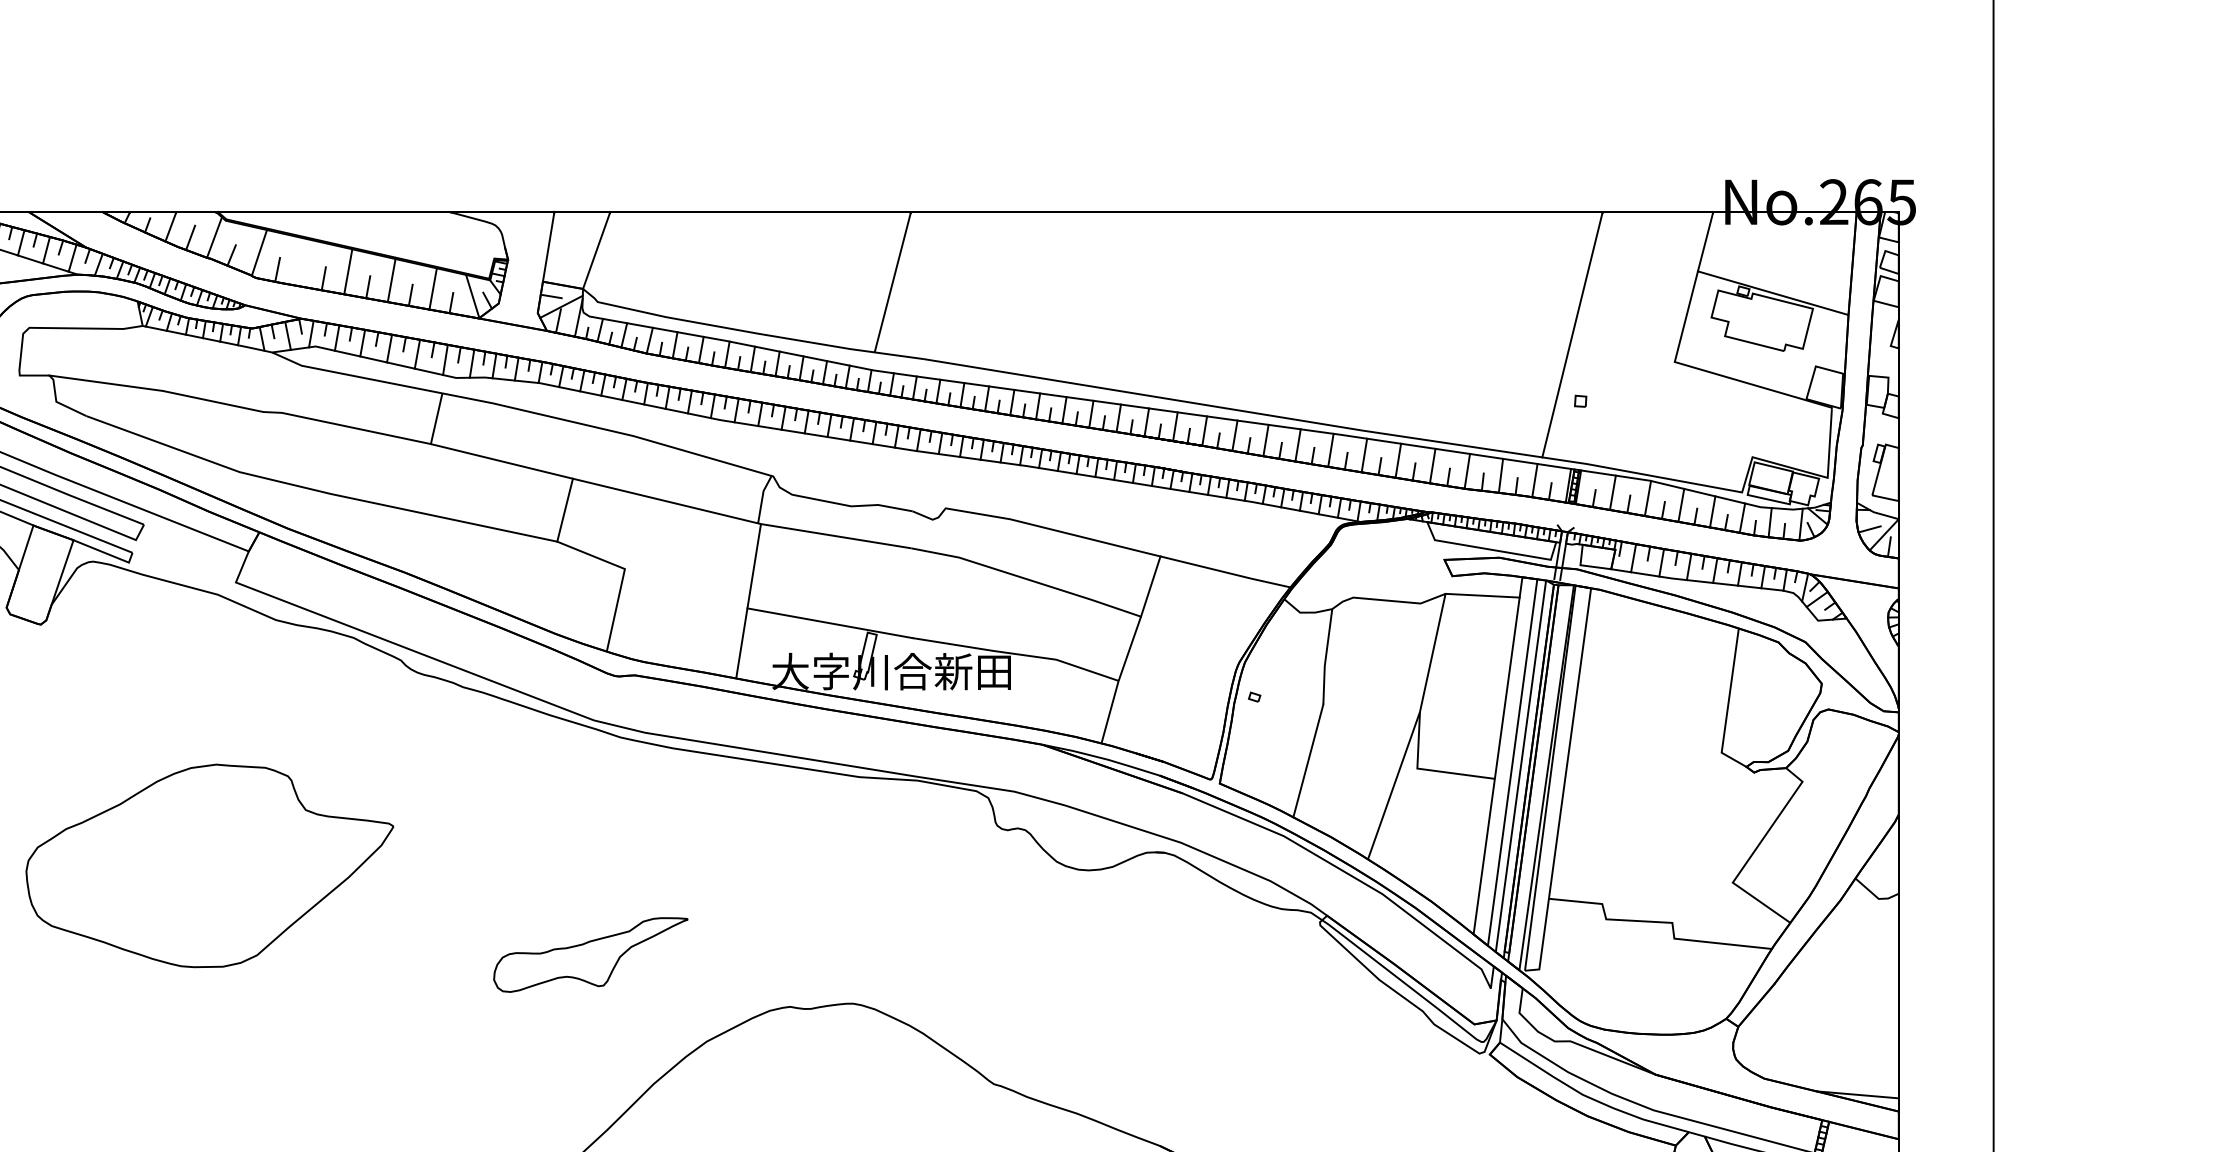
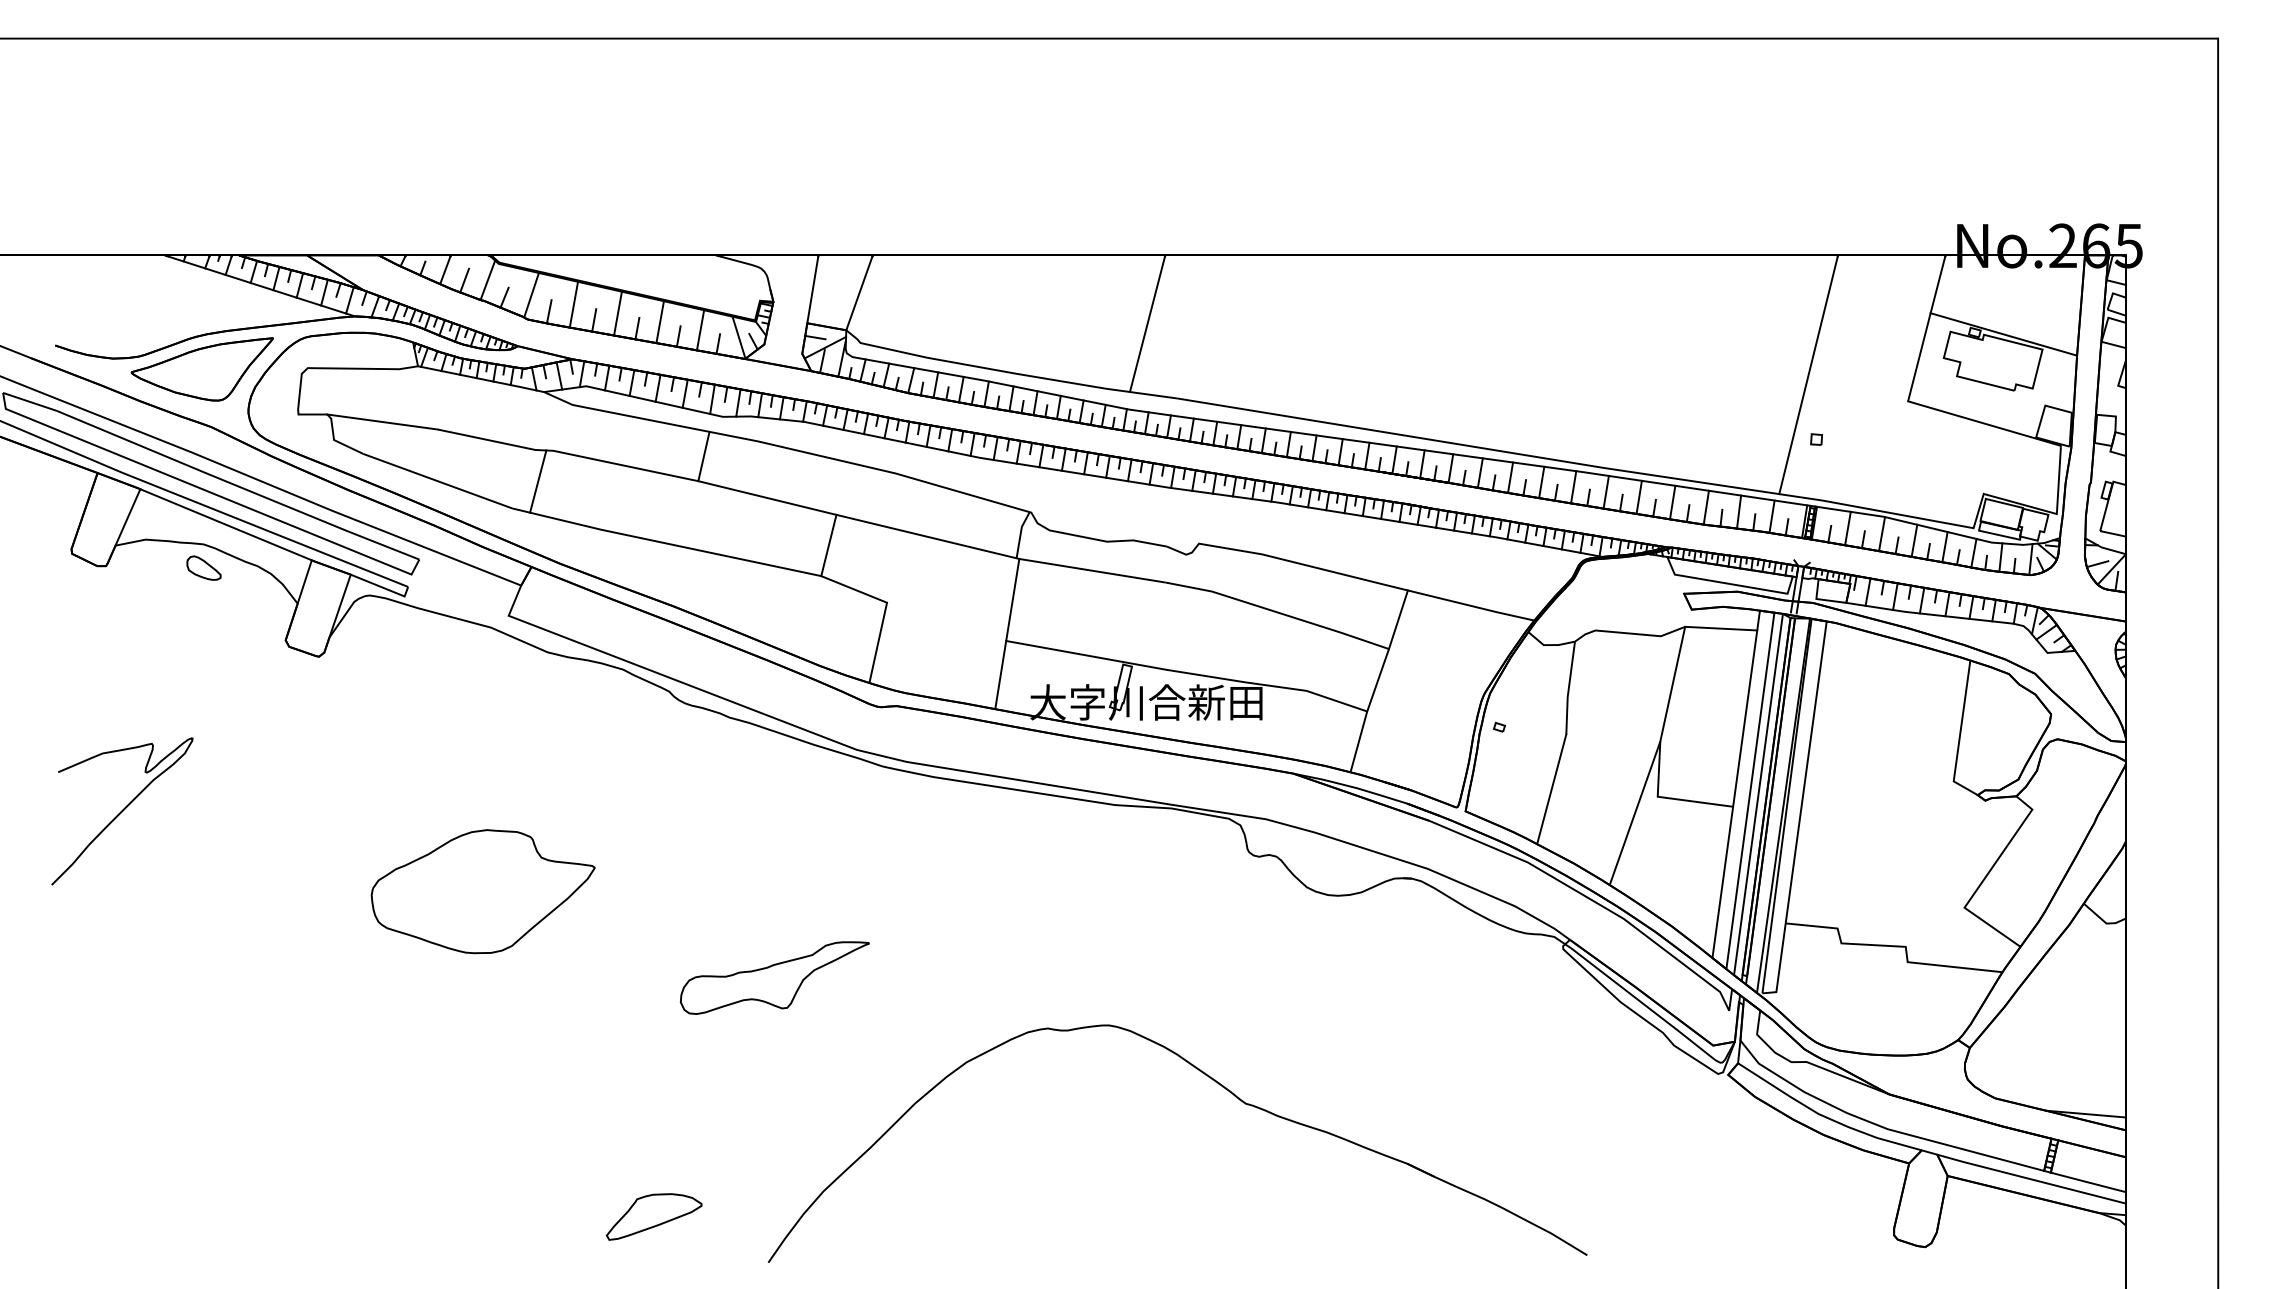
line: (302, 262) -> (573, 304), added
line: (266, 444) -> (538, 481), added
part: (208, 865) -> (482, 891), size x0.62
part: (590, 954) -> (774, 977), moved

